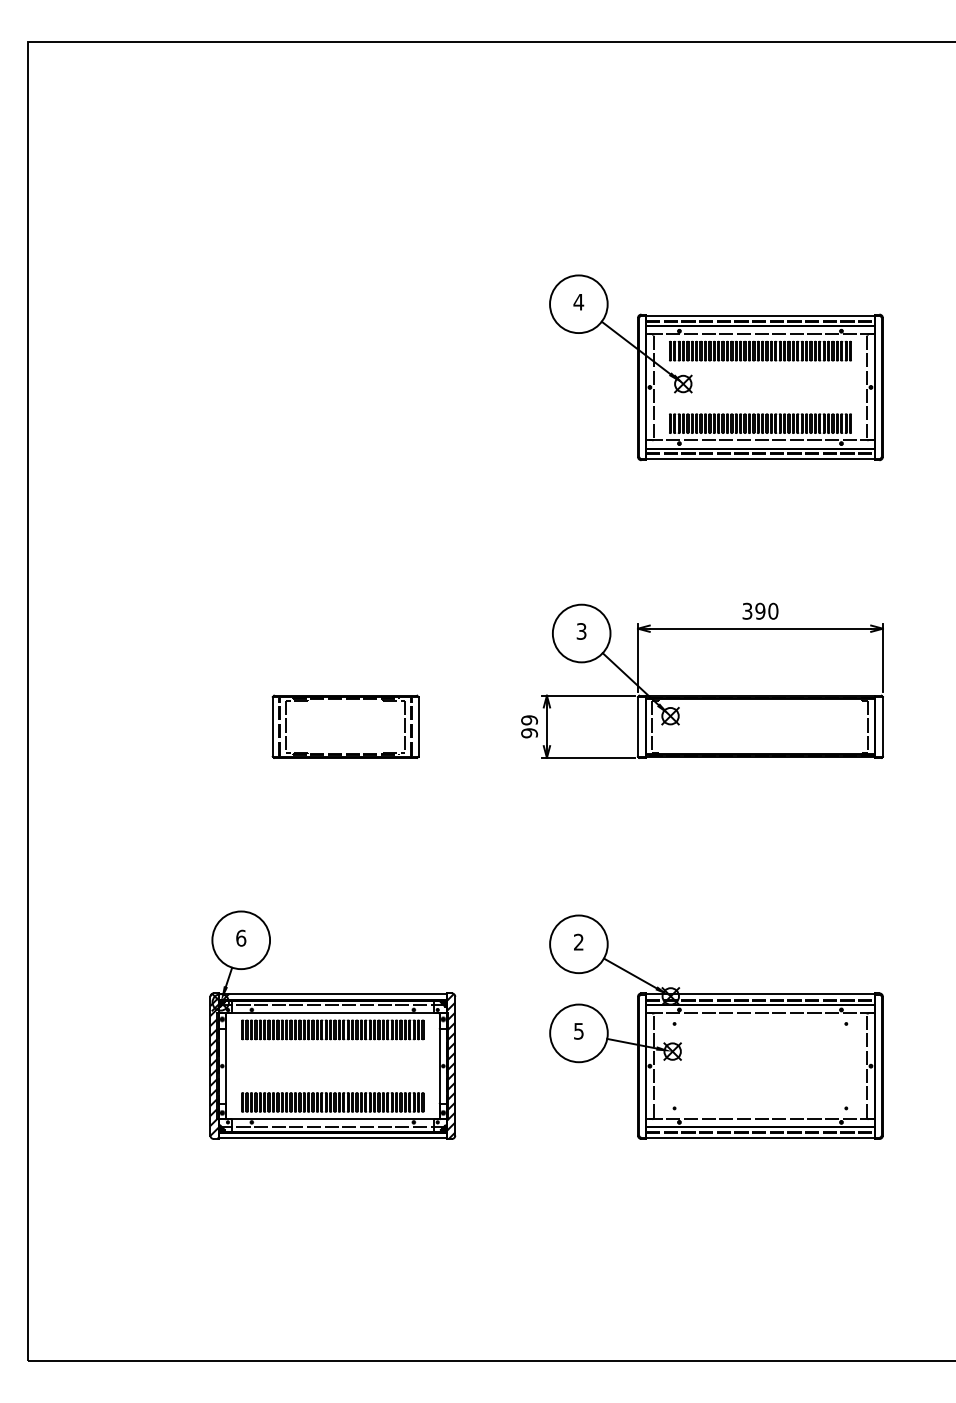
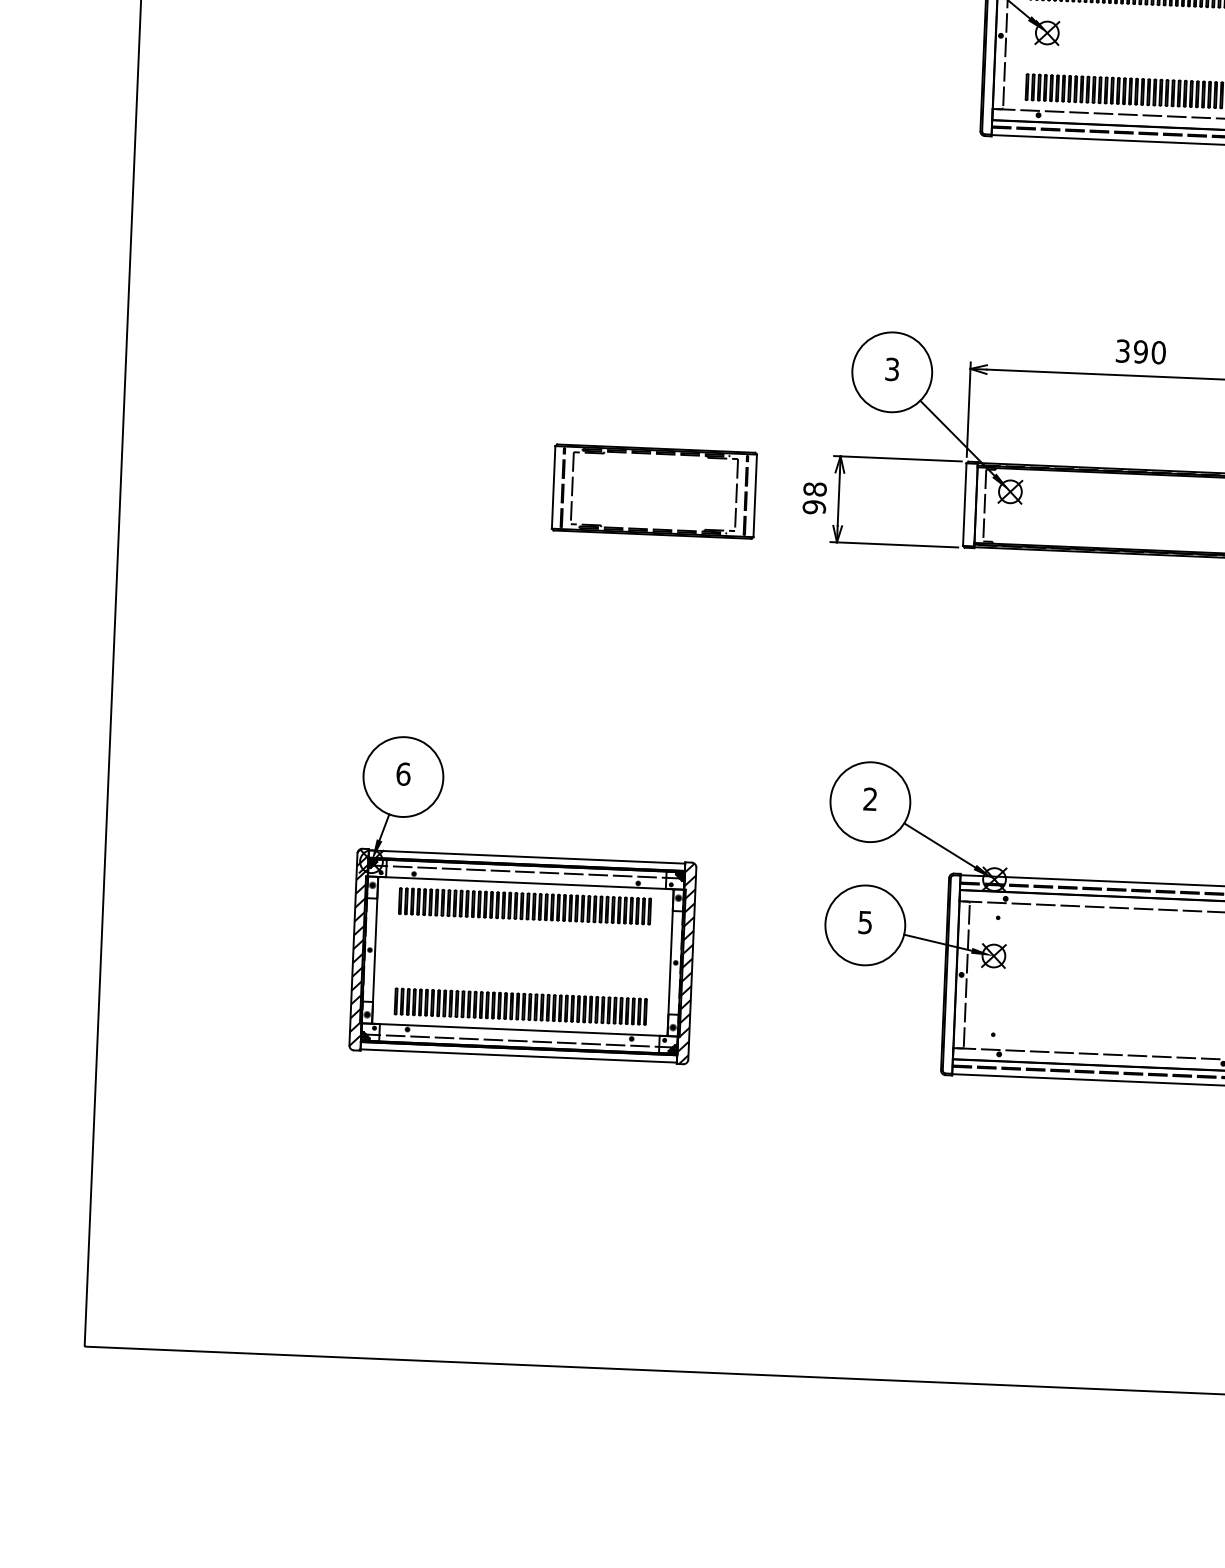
text: (529, 720) -> (815, 489), 99 -> 98
part: (345, 726) -> (654, 491), moved

